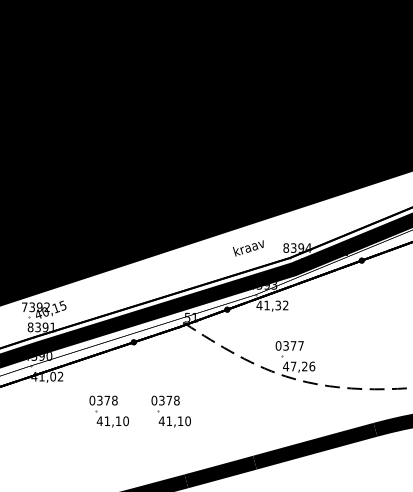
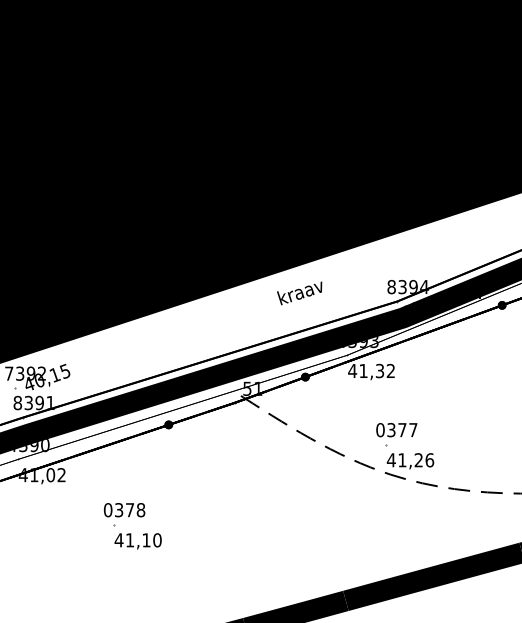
text: (248, 248) -> (299, 293), moved
text: (293, 366) -> (402, 460), 47,26 -> 41,26
part: (170, 411) -> (222, 526), removed

